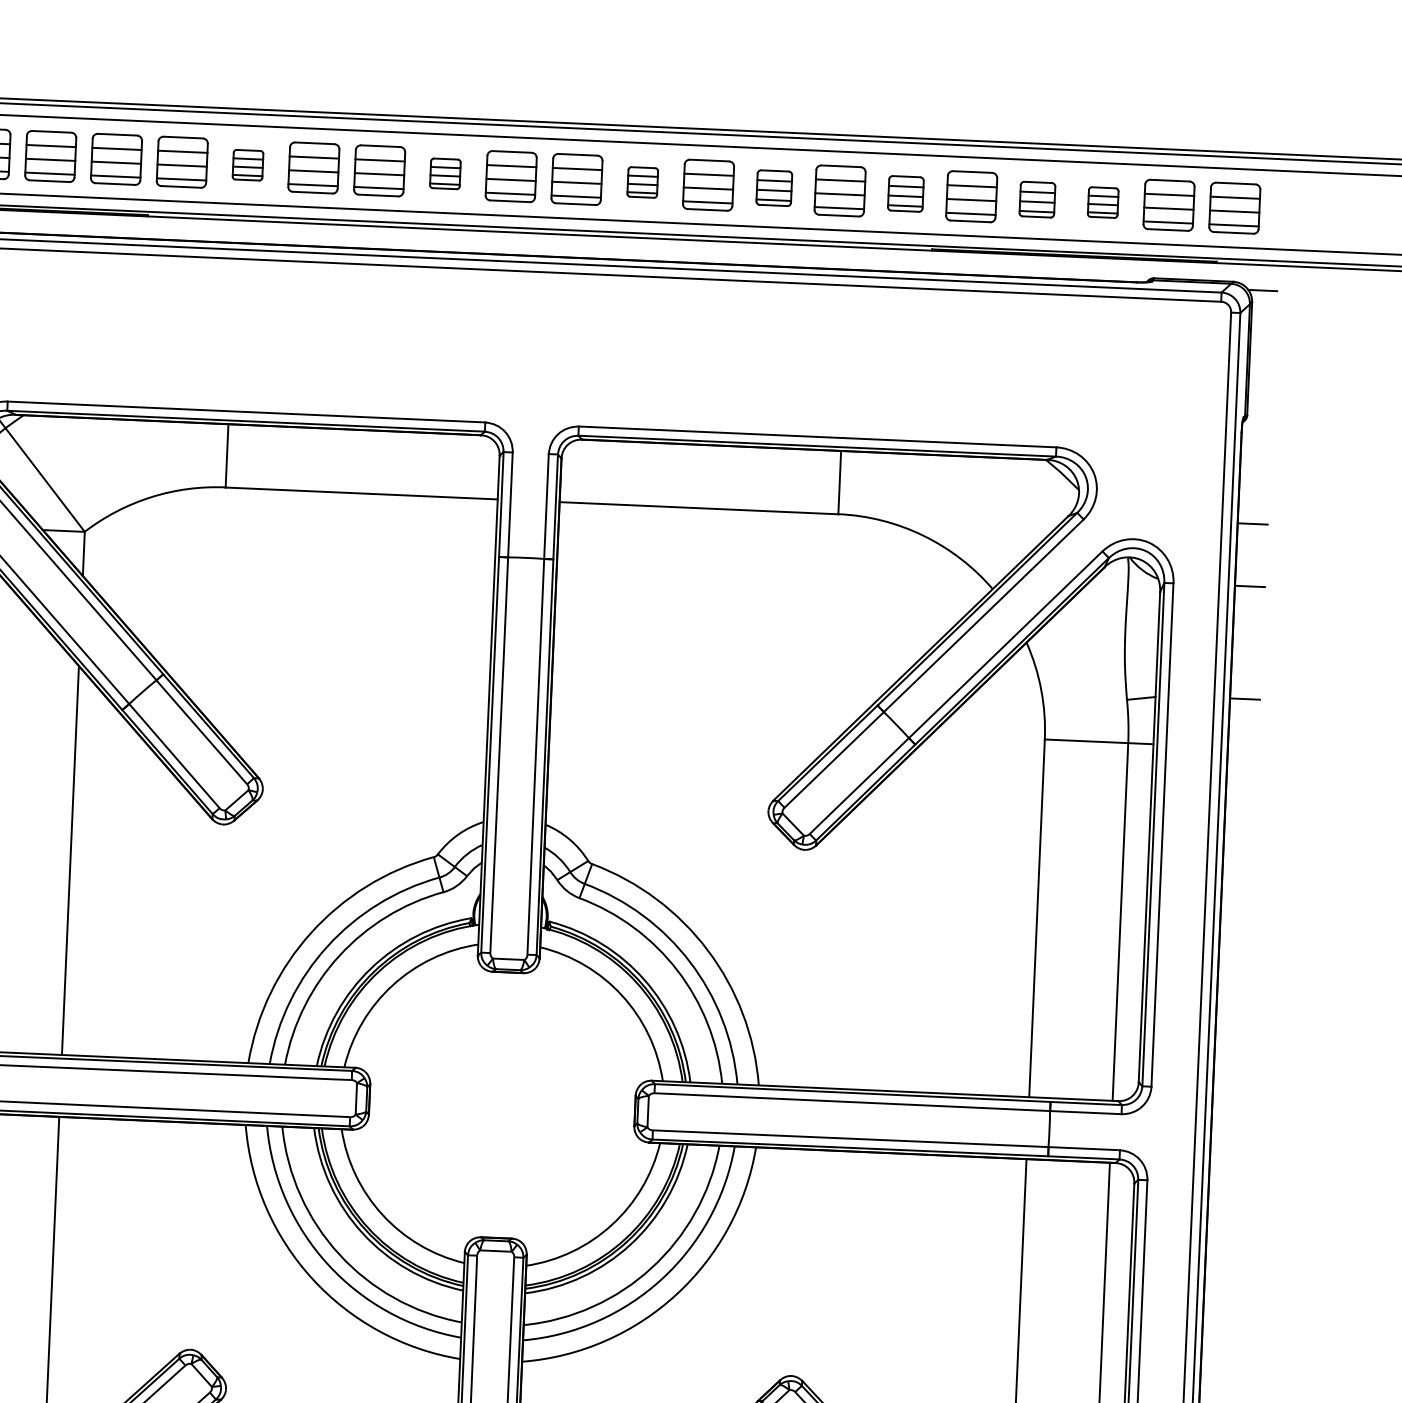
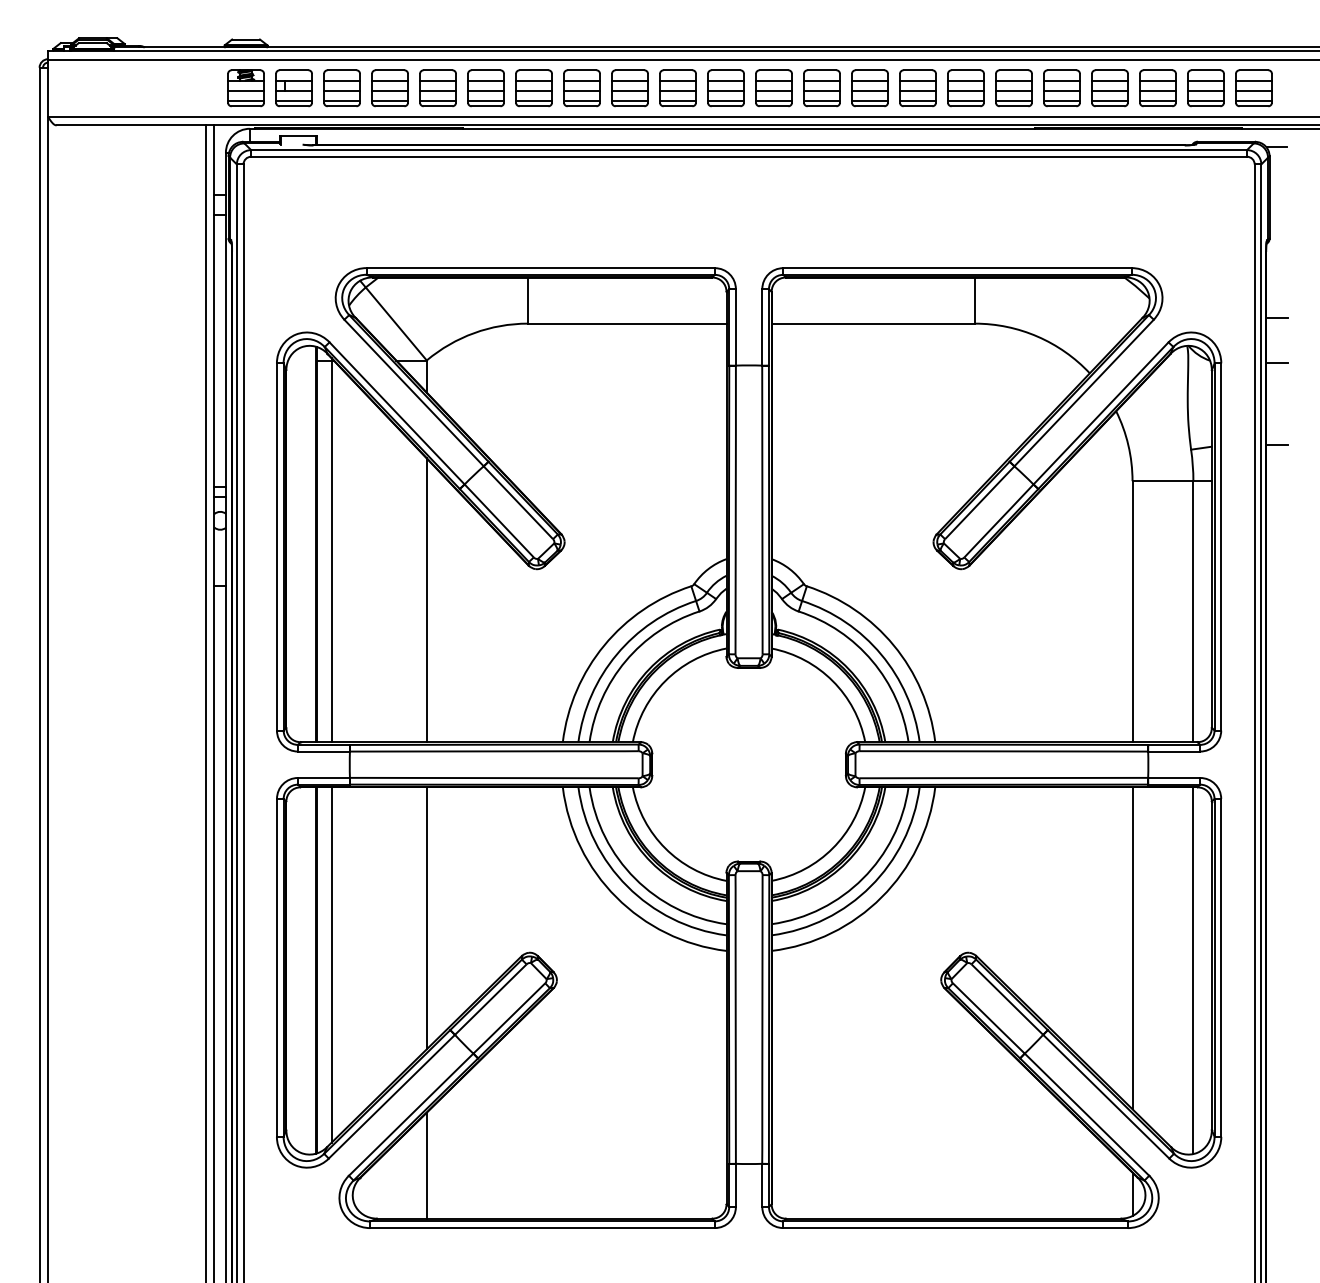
part: (247, 165) -> (533, 88), size x1.67
part: (444, 174) -> (677, 88), size x1.67
part: (642, 182) -> (821, 88), size x1.67
part: (773, 188) -> (917, 88), size x1.43
part: (905, 194) -> (1013, 88), size x1.43
part: (1036, 199) -> (1109, 88), size x1.43
part: (1102, 202) -> (1157, 88), size x1.67

